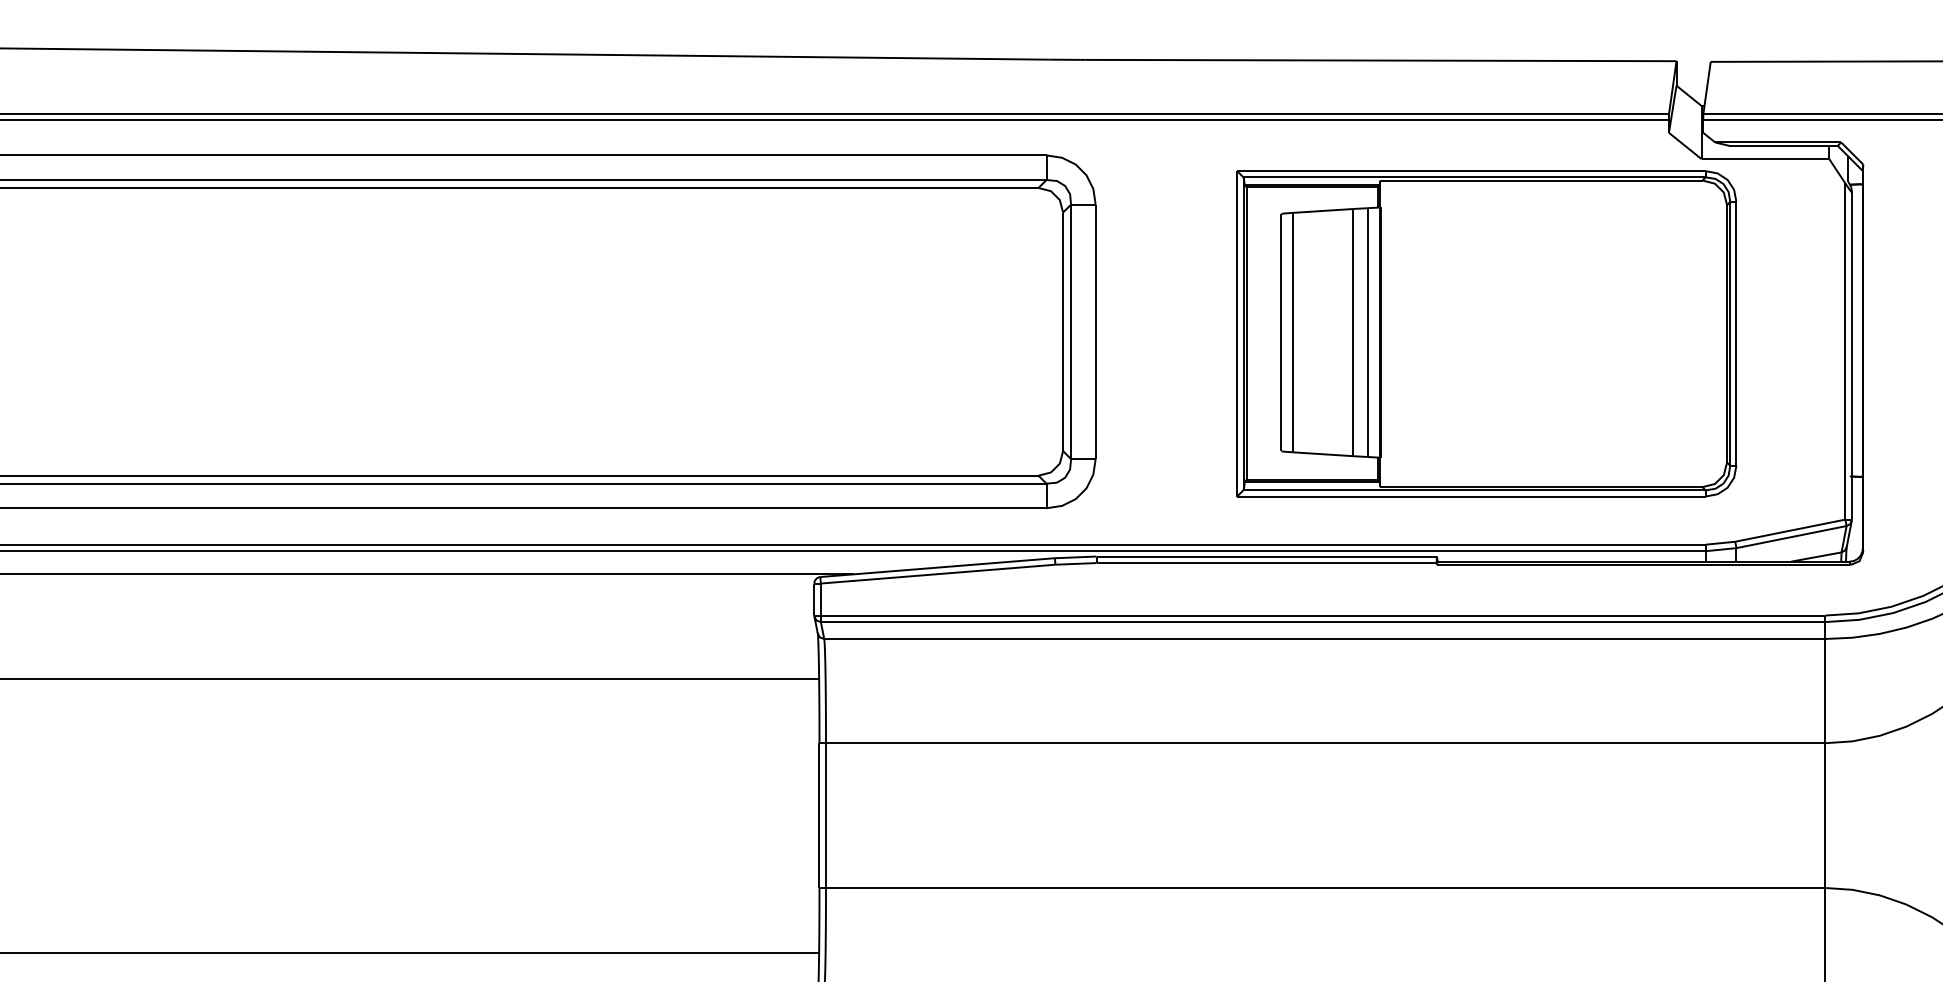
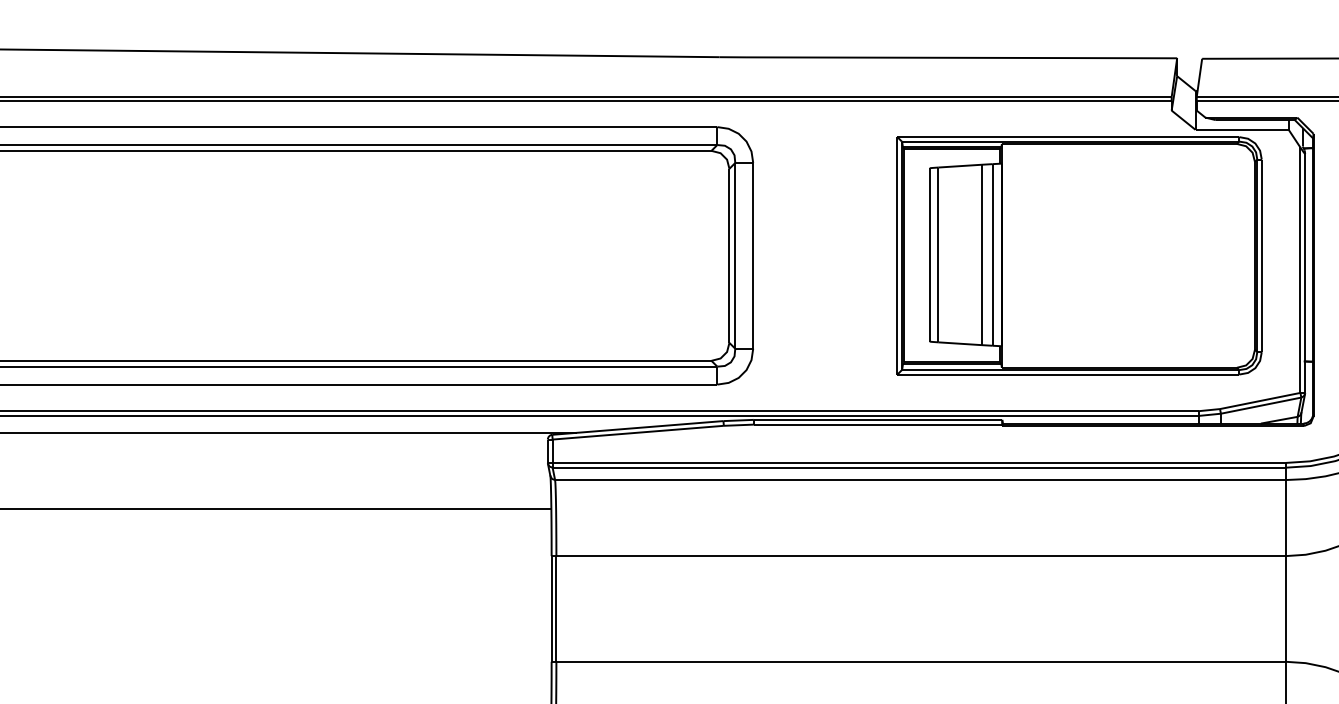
part: (1486, 333) -> (1079, 255), moved

